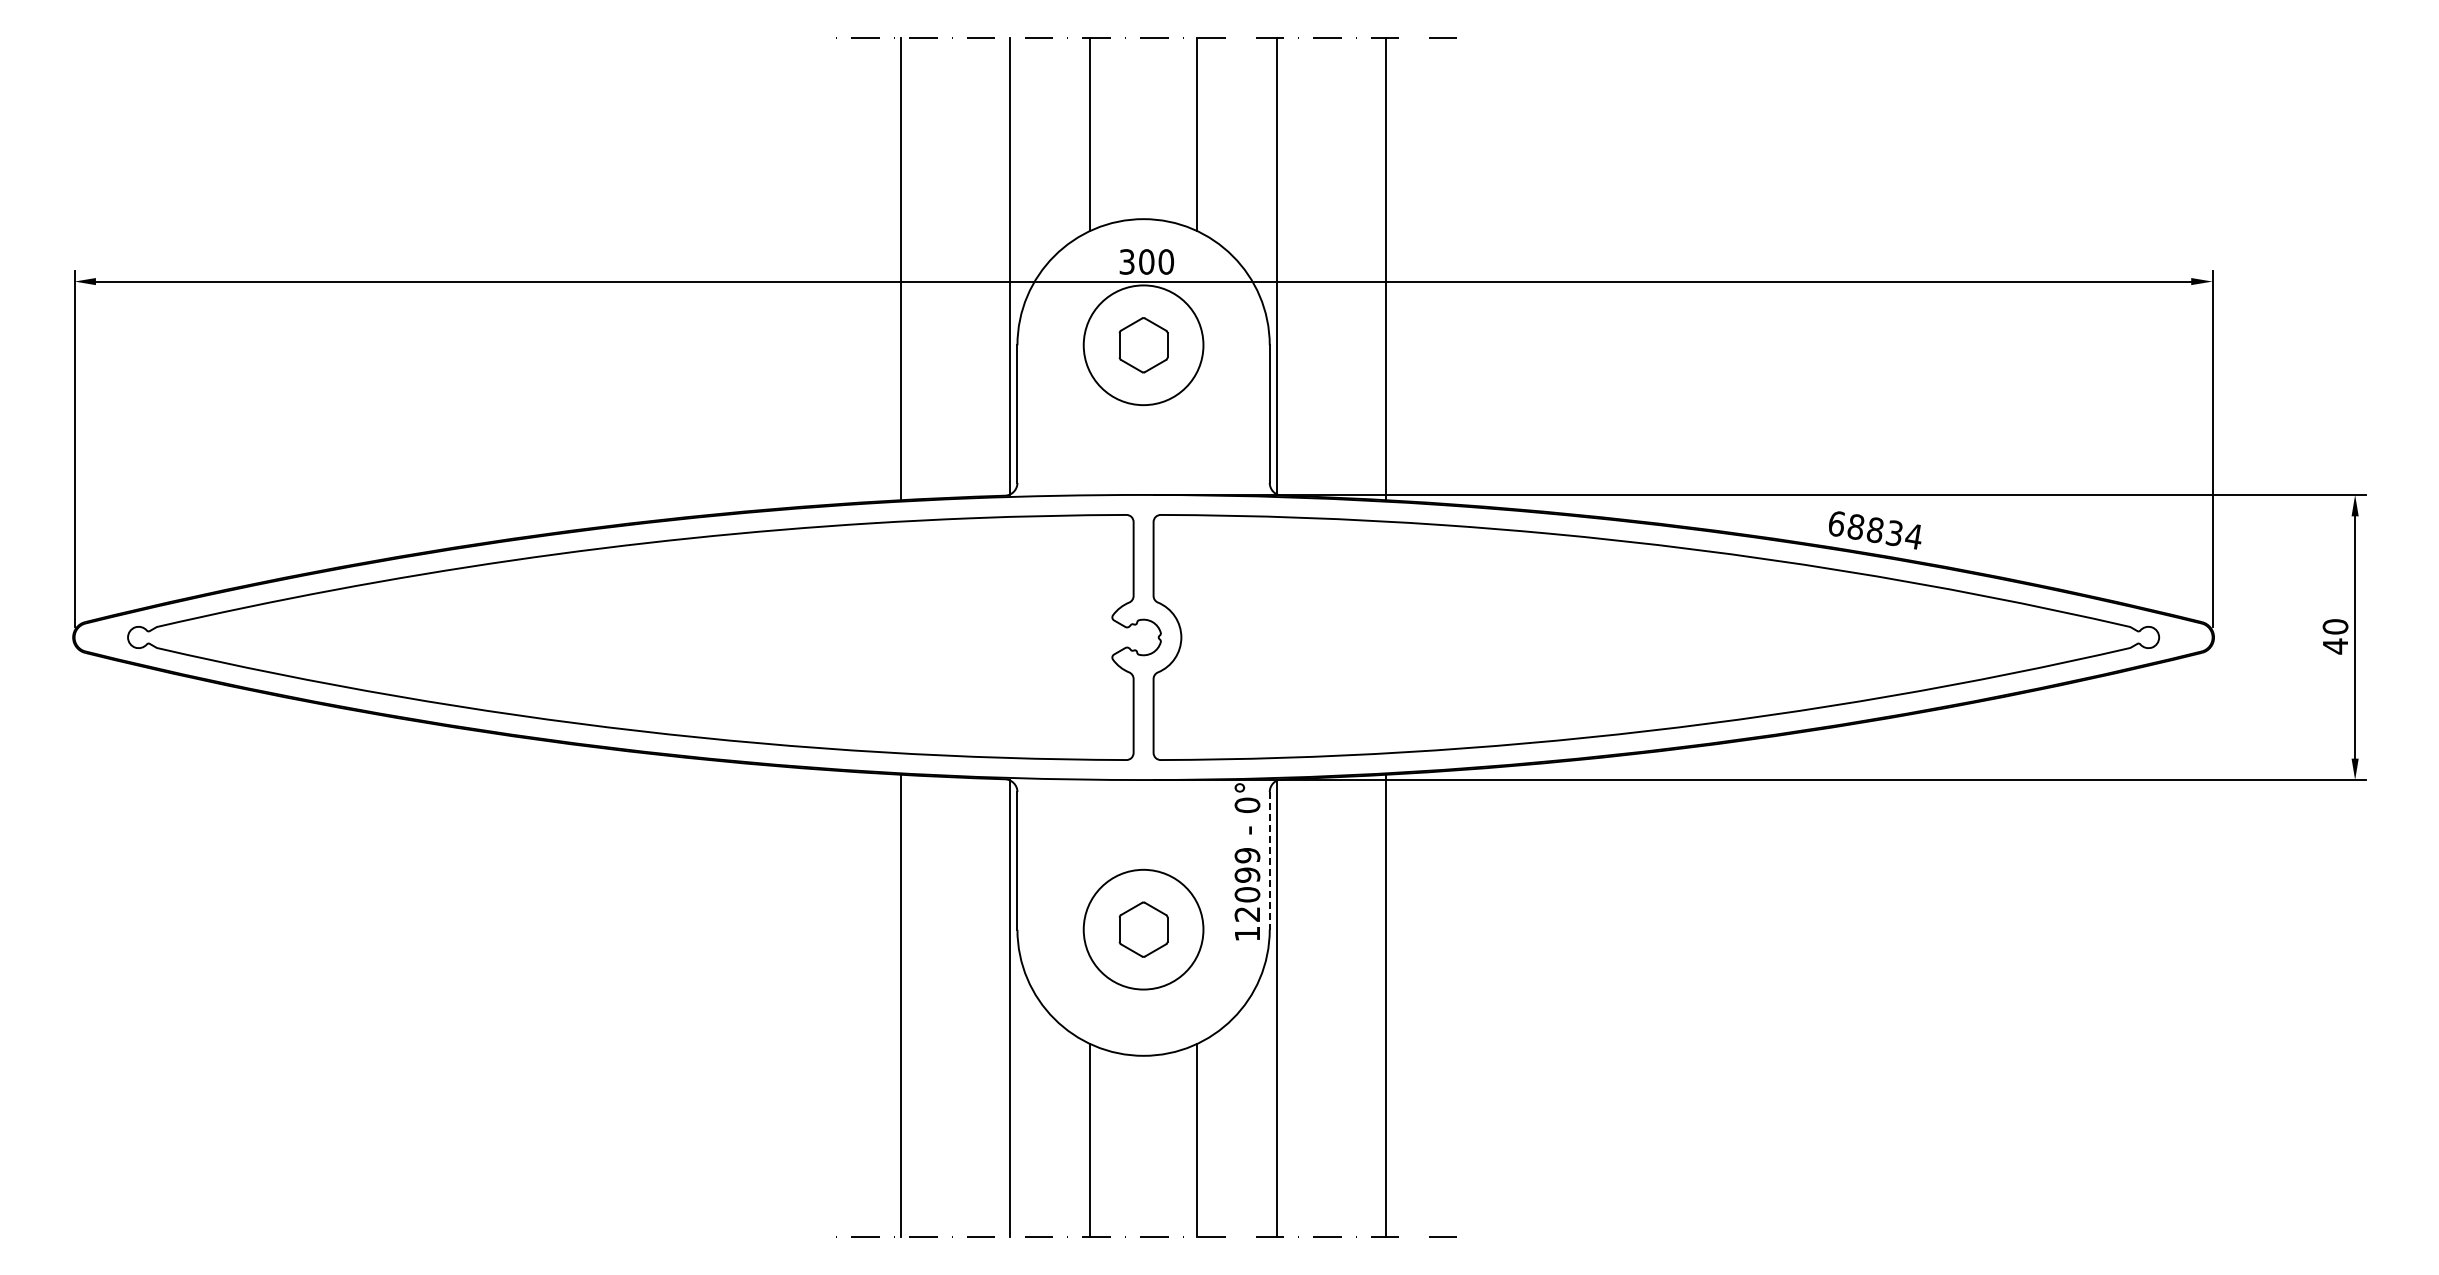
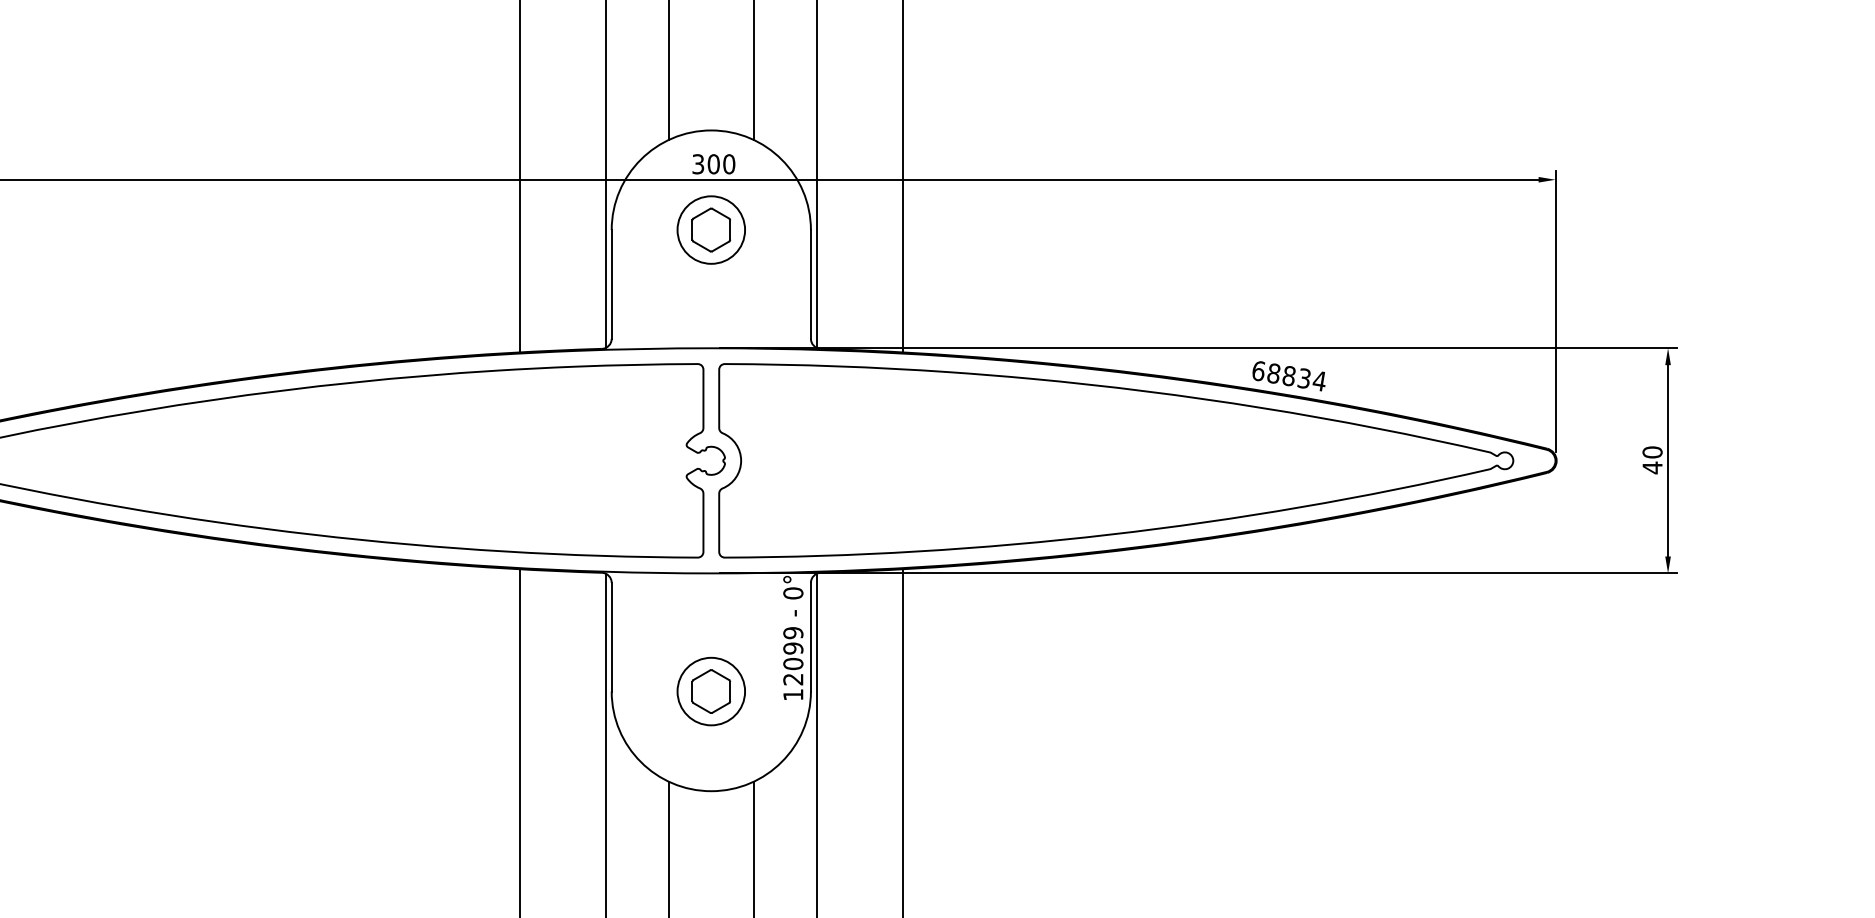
circle: (1143, 345) -> (711, 230), size x0.71
line: (1269, 860) -> (810, 636), dashed -> solid
circle: (1143, 929) -> (711, 691), size x0.71

